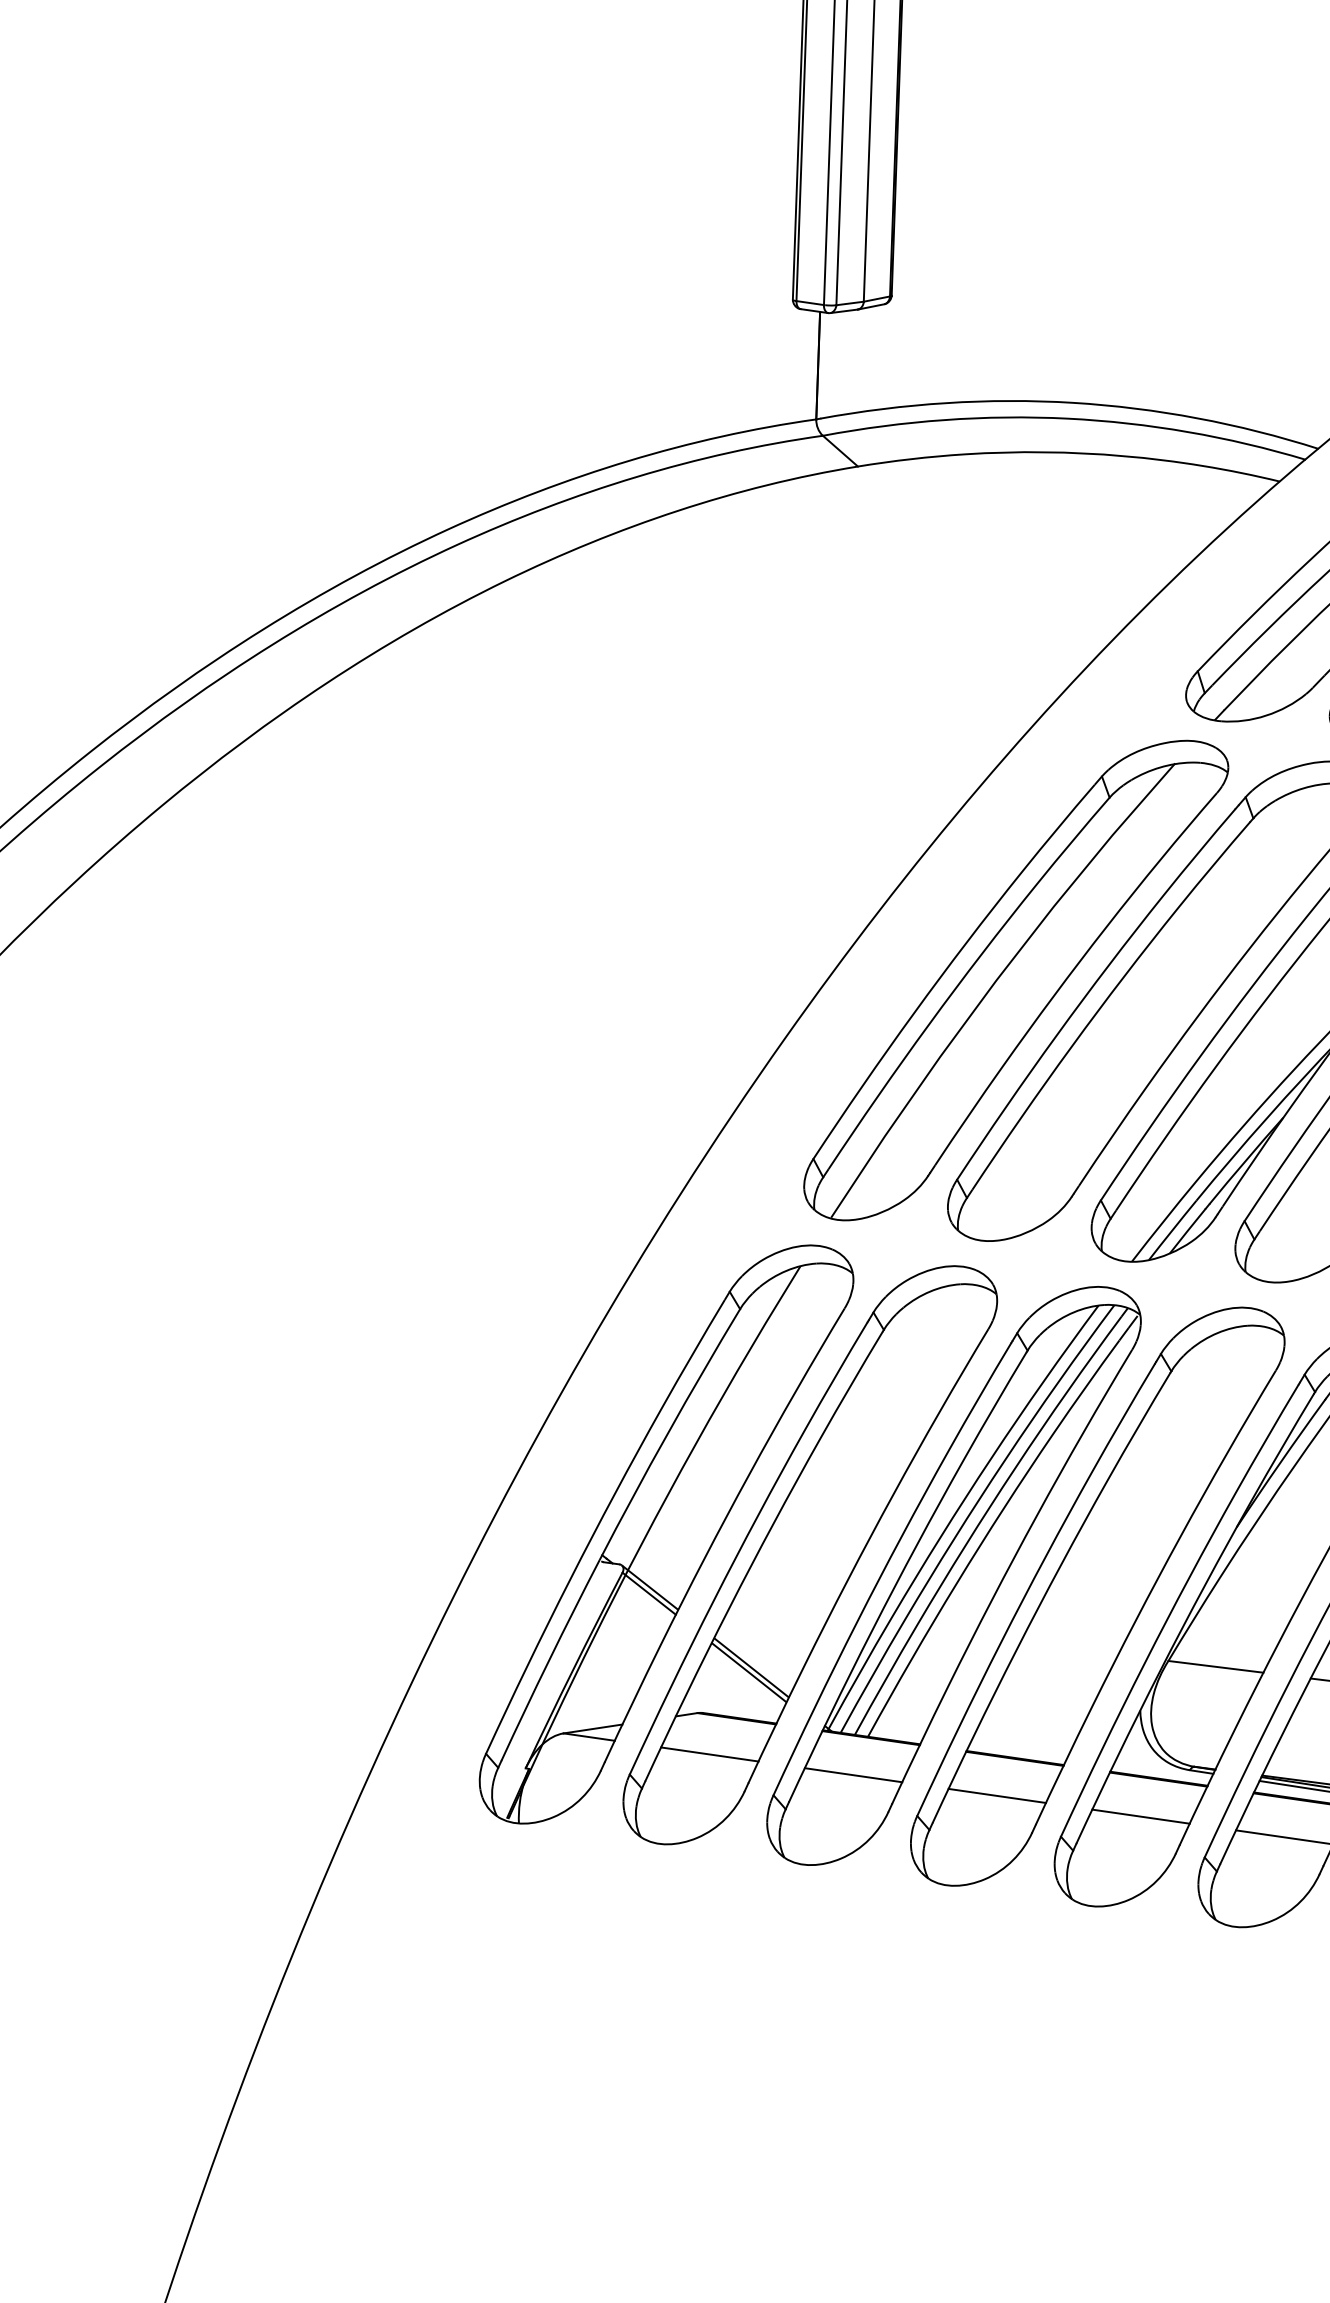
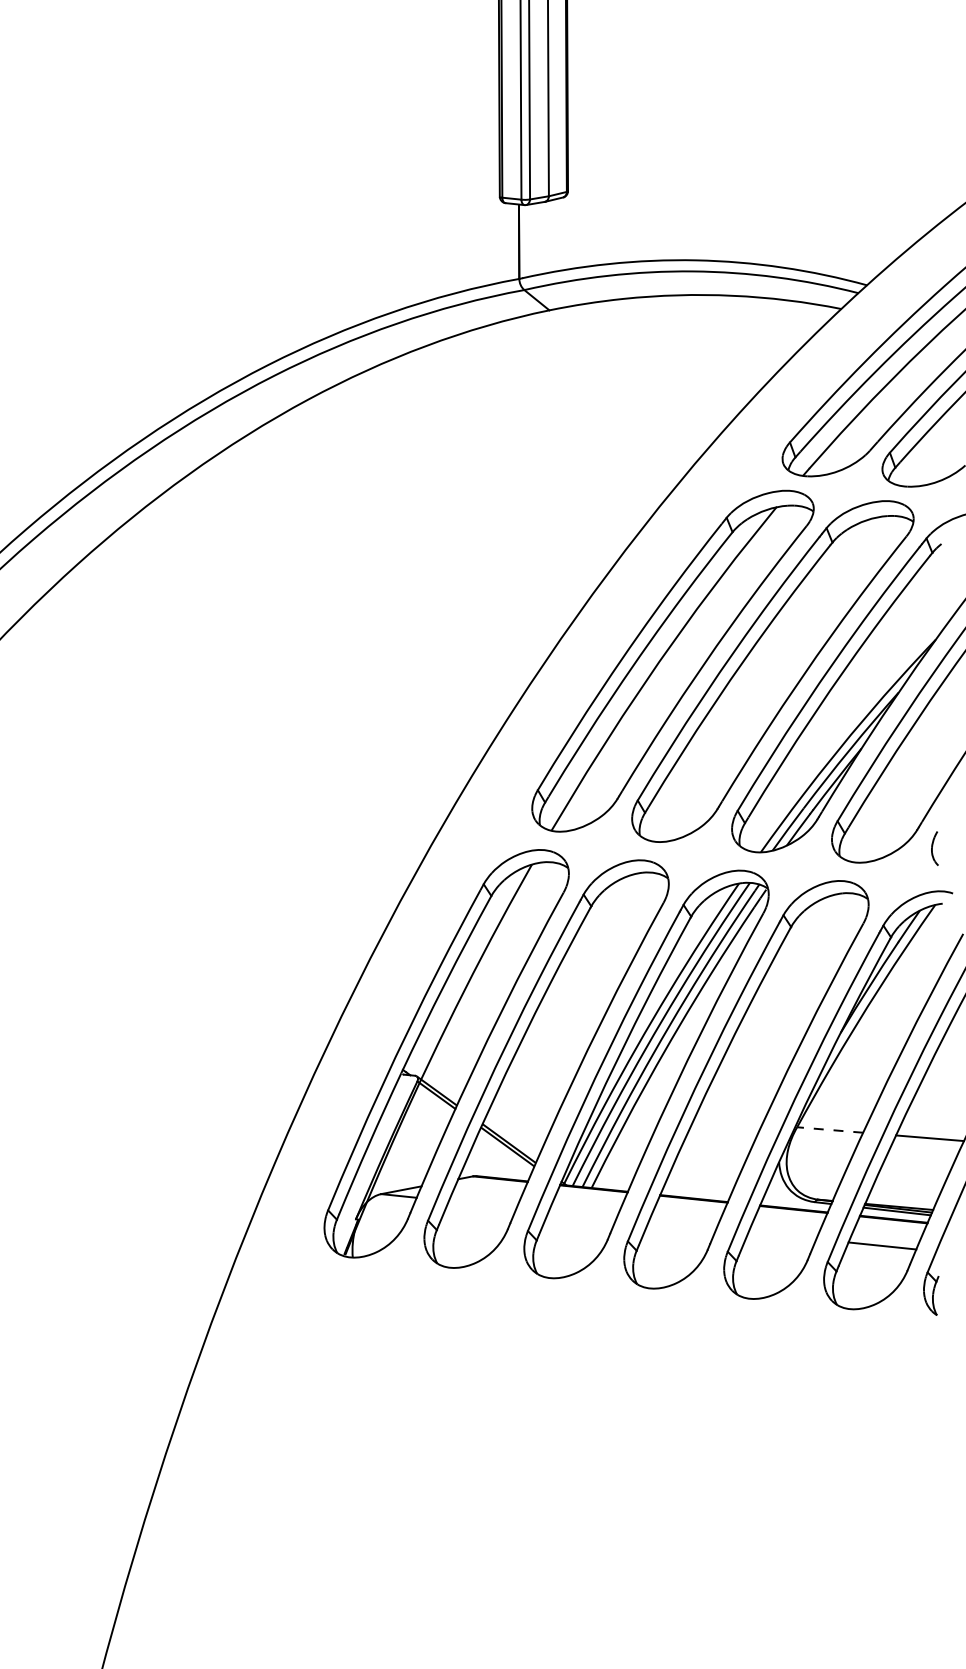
line: (1214, 1666) -> (829, 1129), solid -> dashed
line: (709, 1754) -> (482, 1204), removed
line: (853, 1774) -> (582, 1214), removed
line: (997, 1794) -> (682, 1224), removed
line: (1140, 1816) -> (782, 1235), removed

